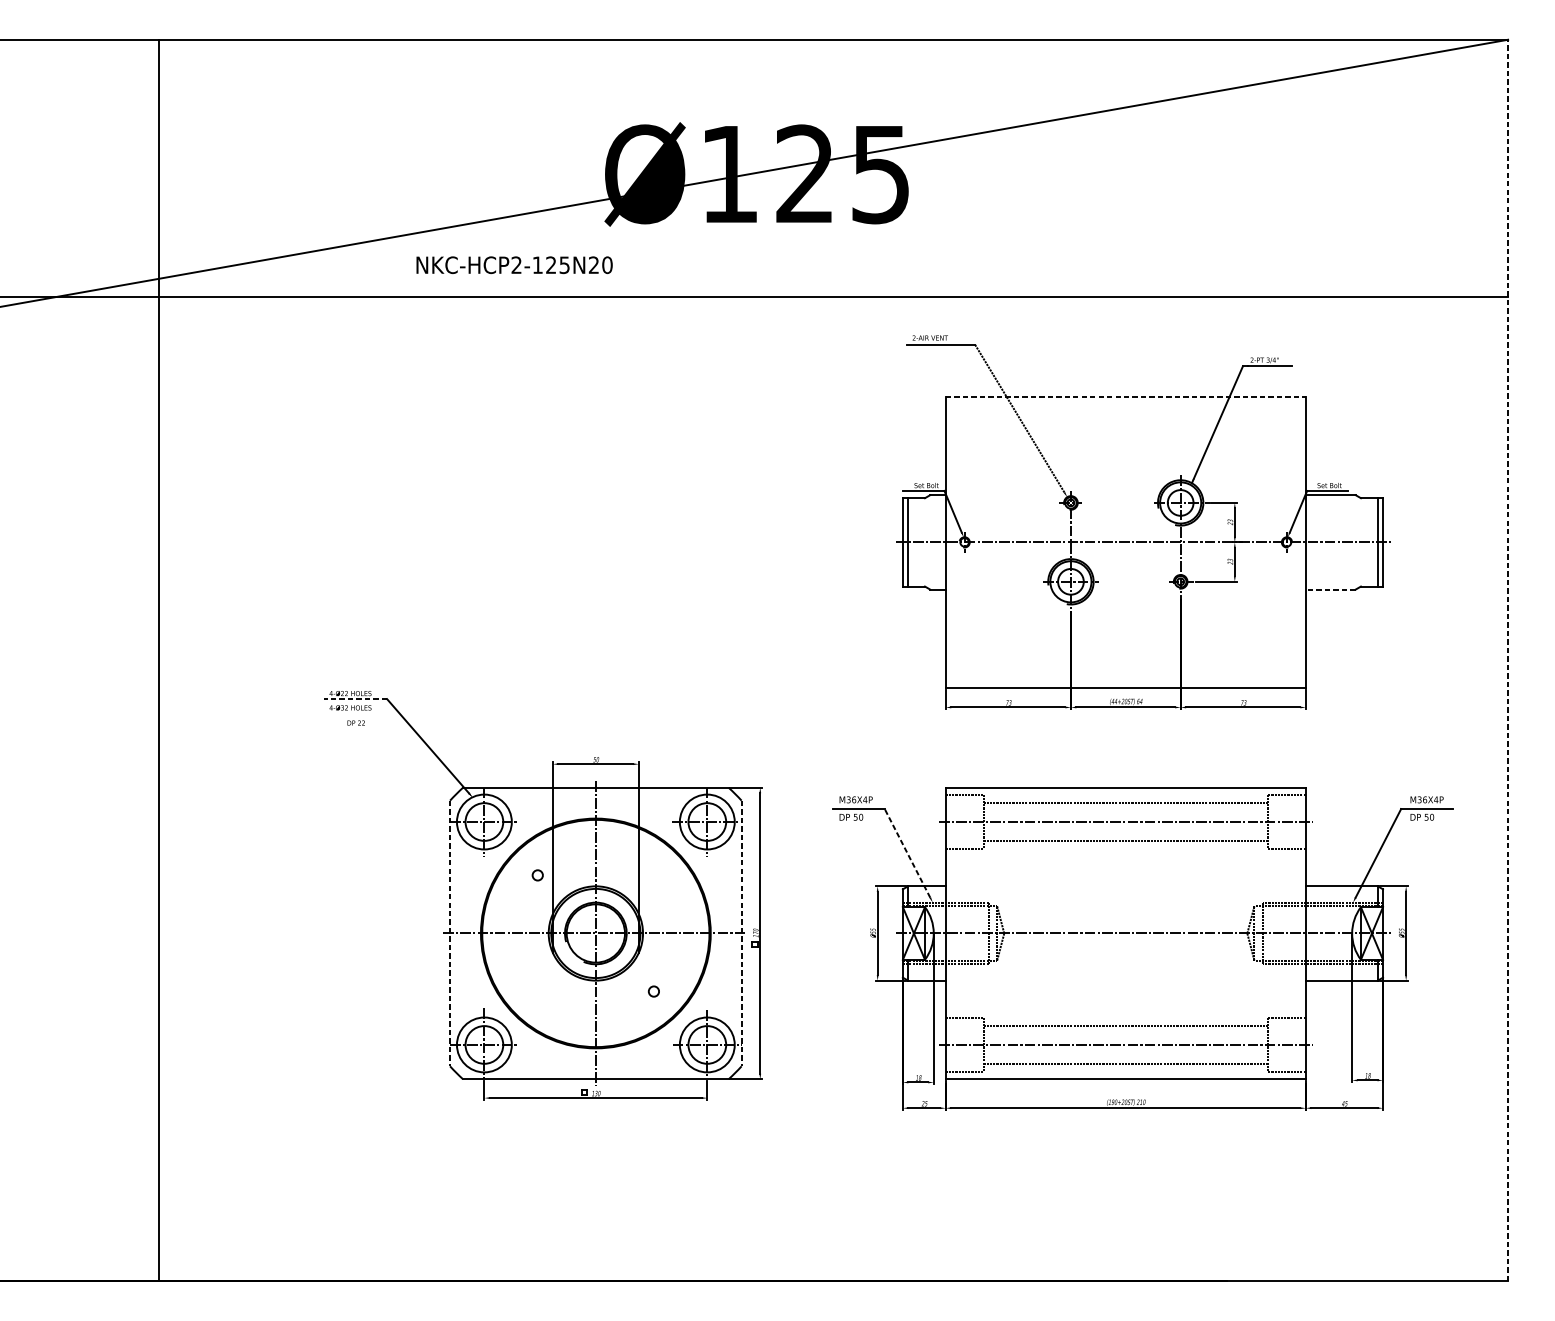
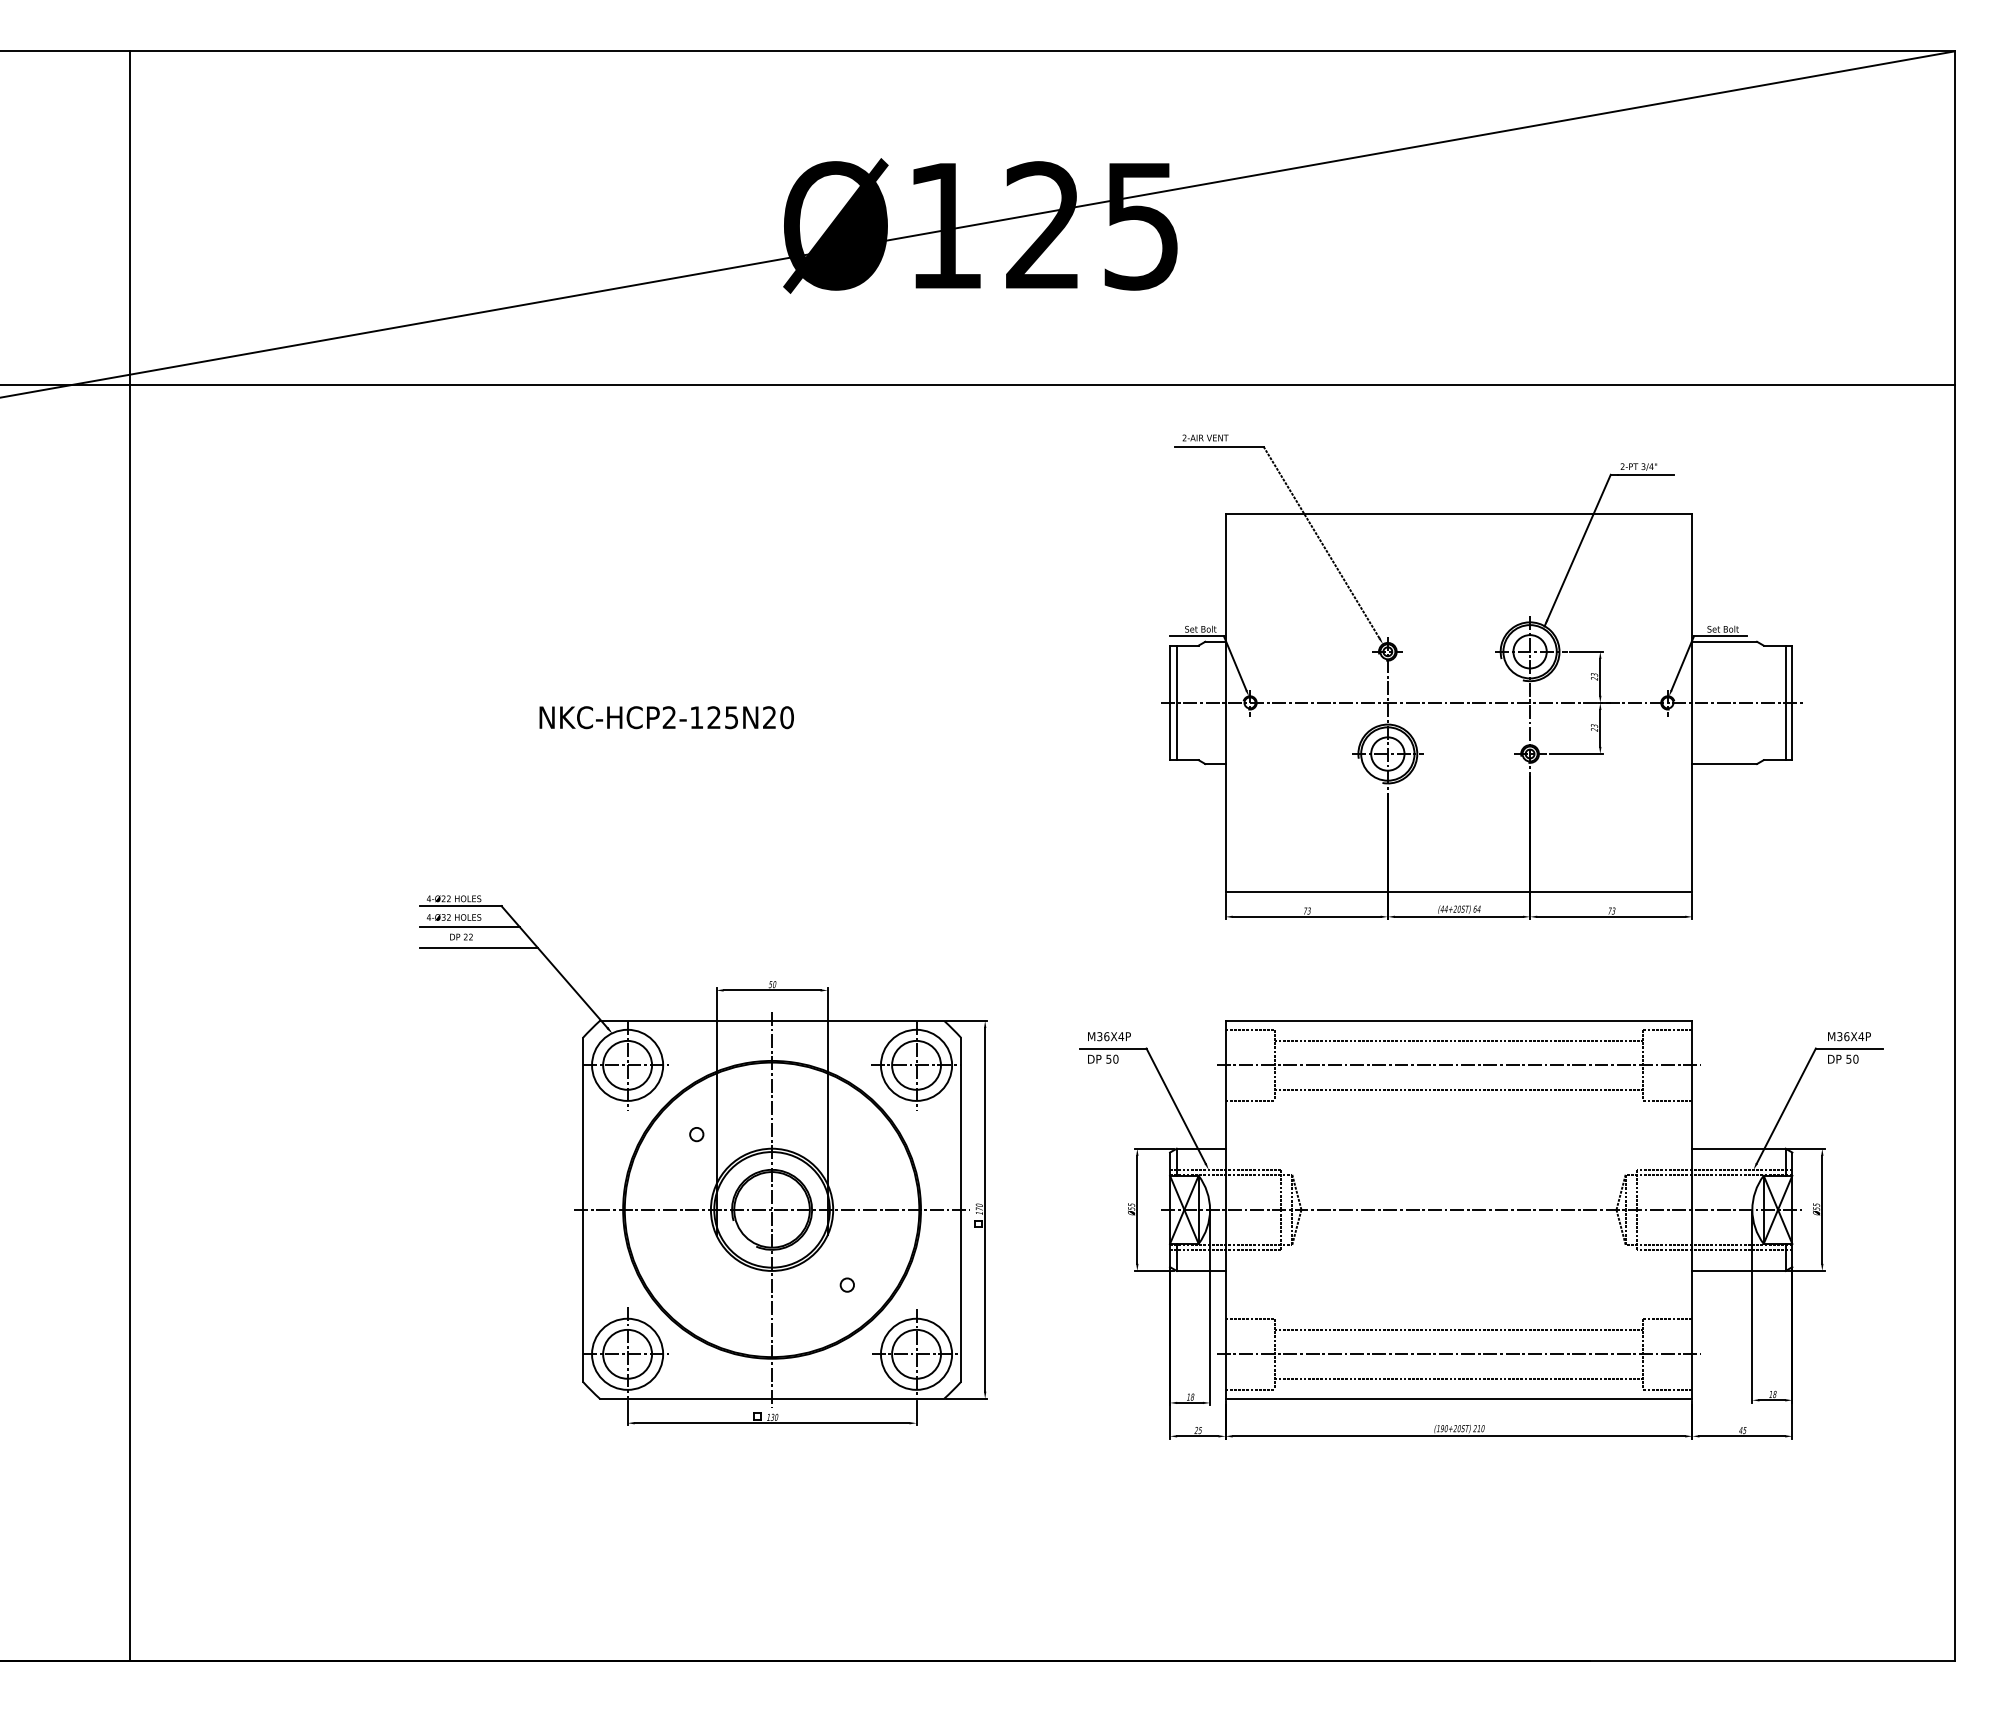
text: (514, 265) -> (666, 717), moved
line: (1126, 396) -> (1459, 513), dashed -> solid
line: (1330, 589) -> (1724, 764), dashed -> solid
line: (158, 660) -> (129, 855), moved
line: (1508, 660) -> (1954, 856), dashed -> solid
line: (355, 699) -> (460, 906), dashed -> solid
line: (362, 714) -> (469, 926), added
line: (370, 731) -> (479, 948), added
line: (907, 853) -> (1176, 1106), dashed -> solid
line: (450, 933) -> (583, 1210), dashed -> solid
line: (741, 933) -> (960, 1210), dashed -> solid

